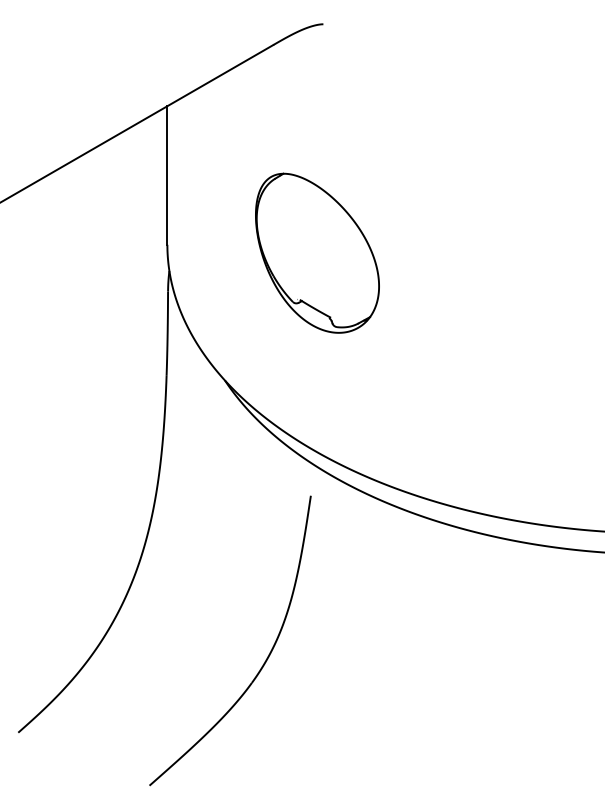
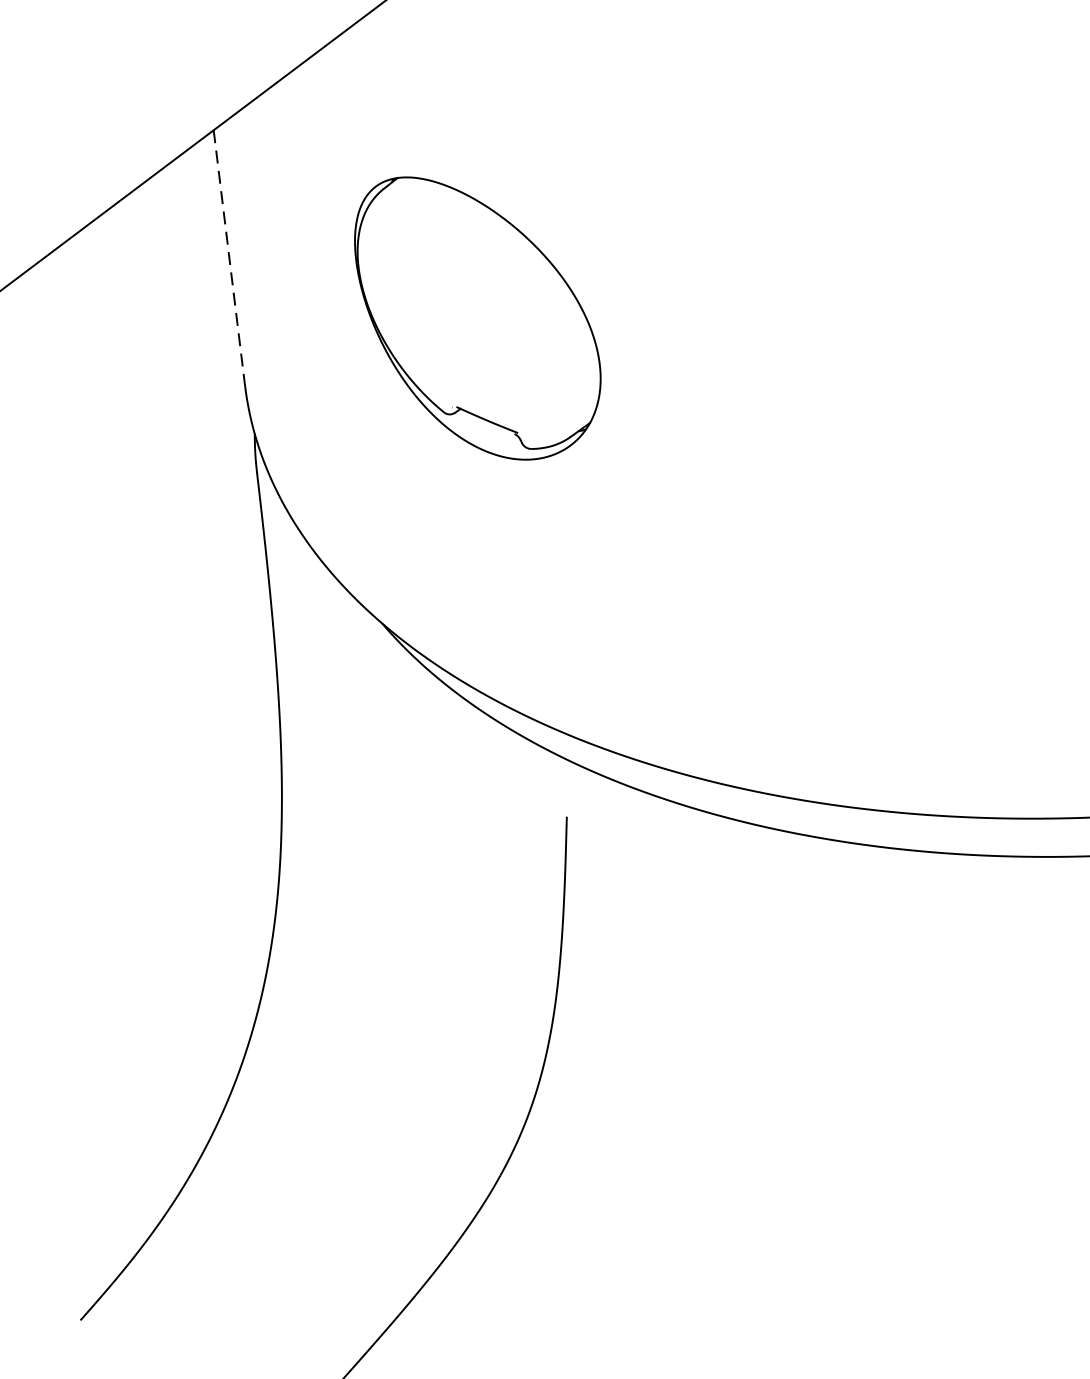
line: (167, 176) -> (229, 259), solid -> dashed
part: (317, 252) -> (478, 315), moved

